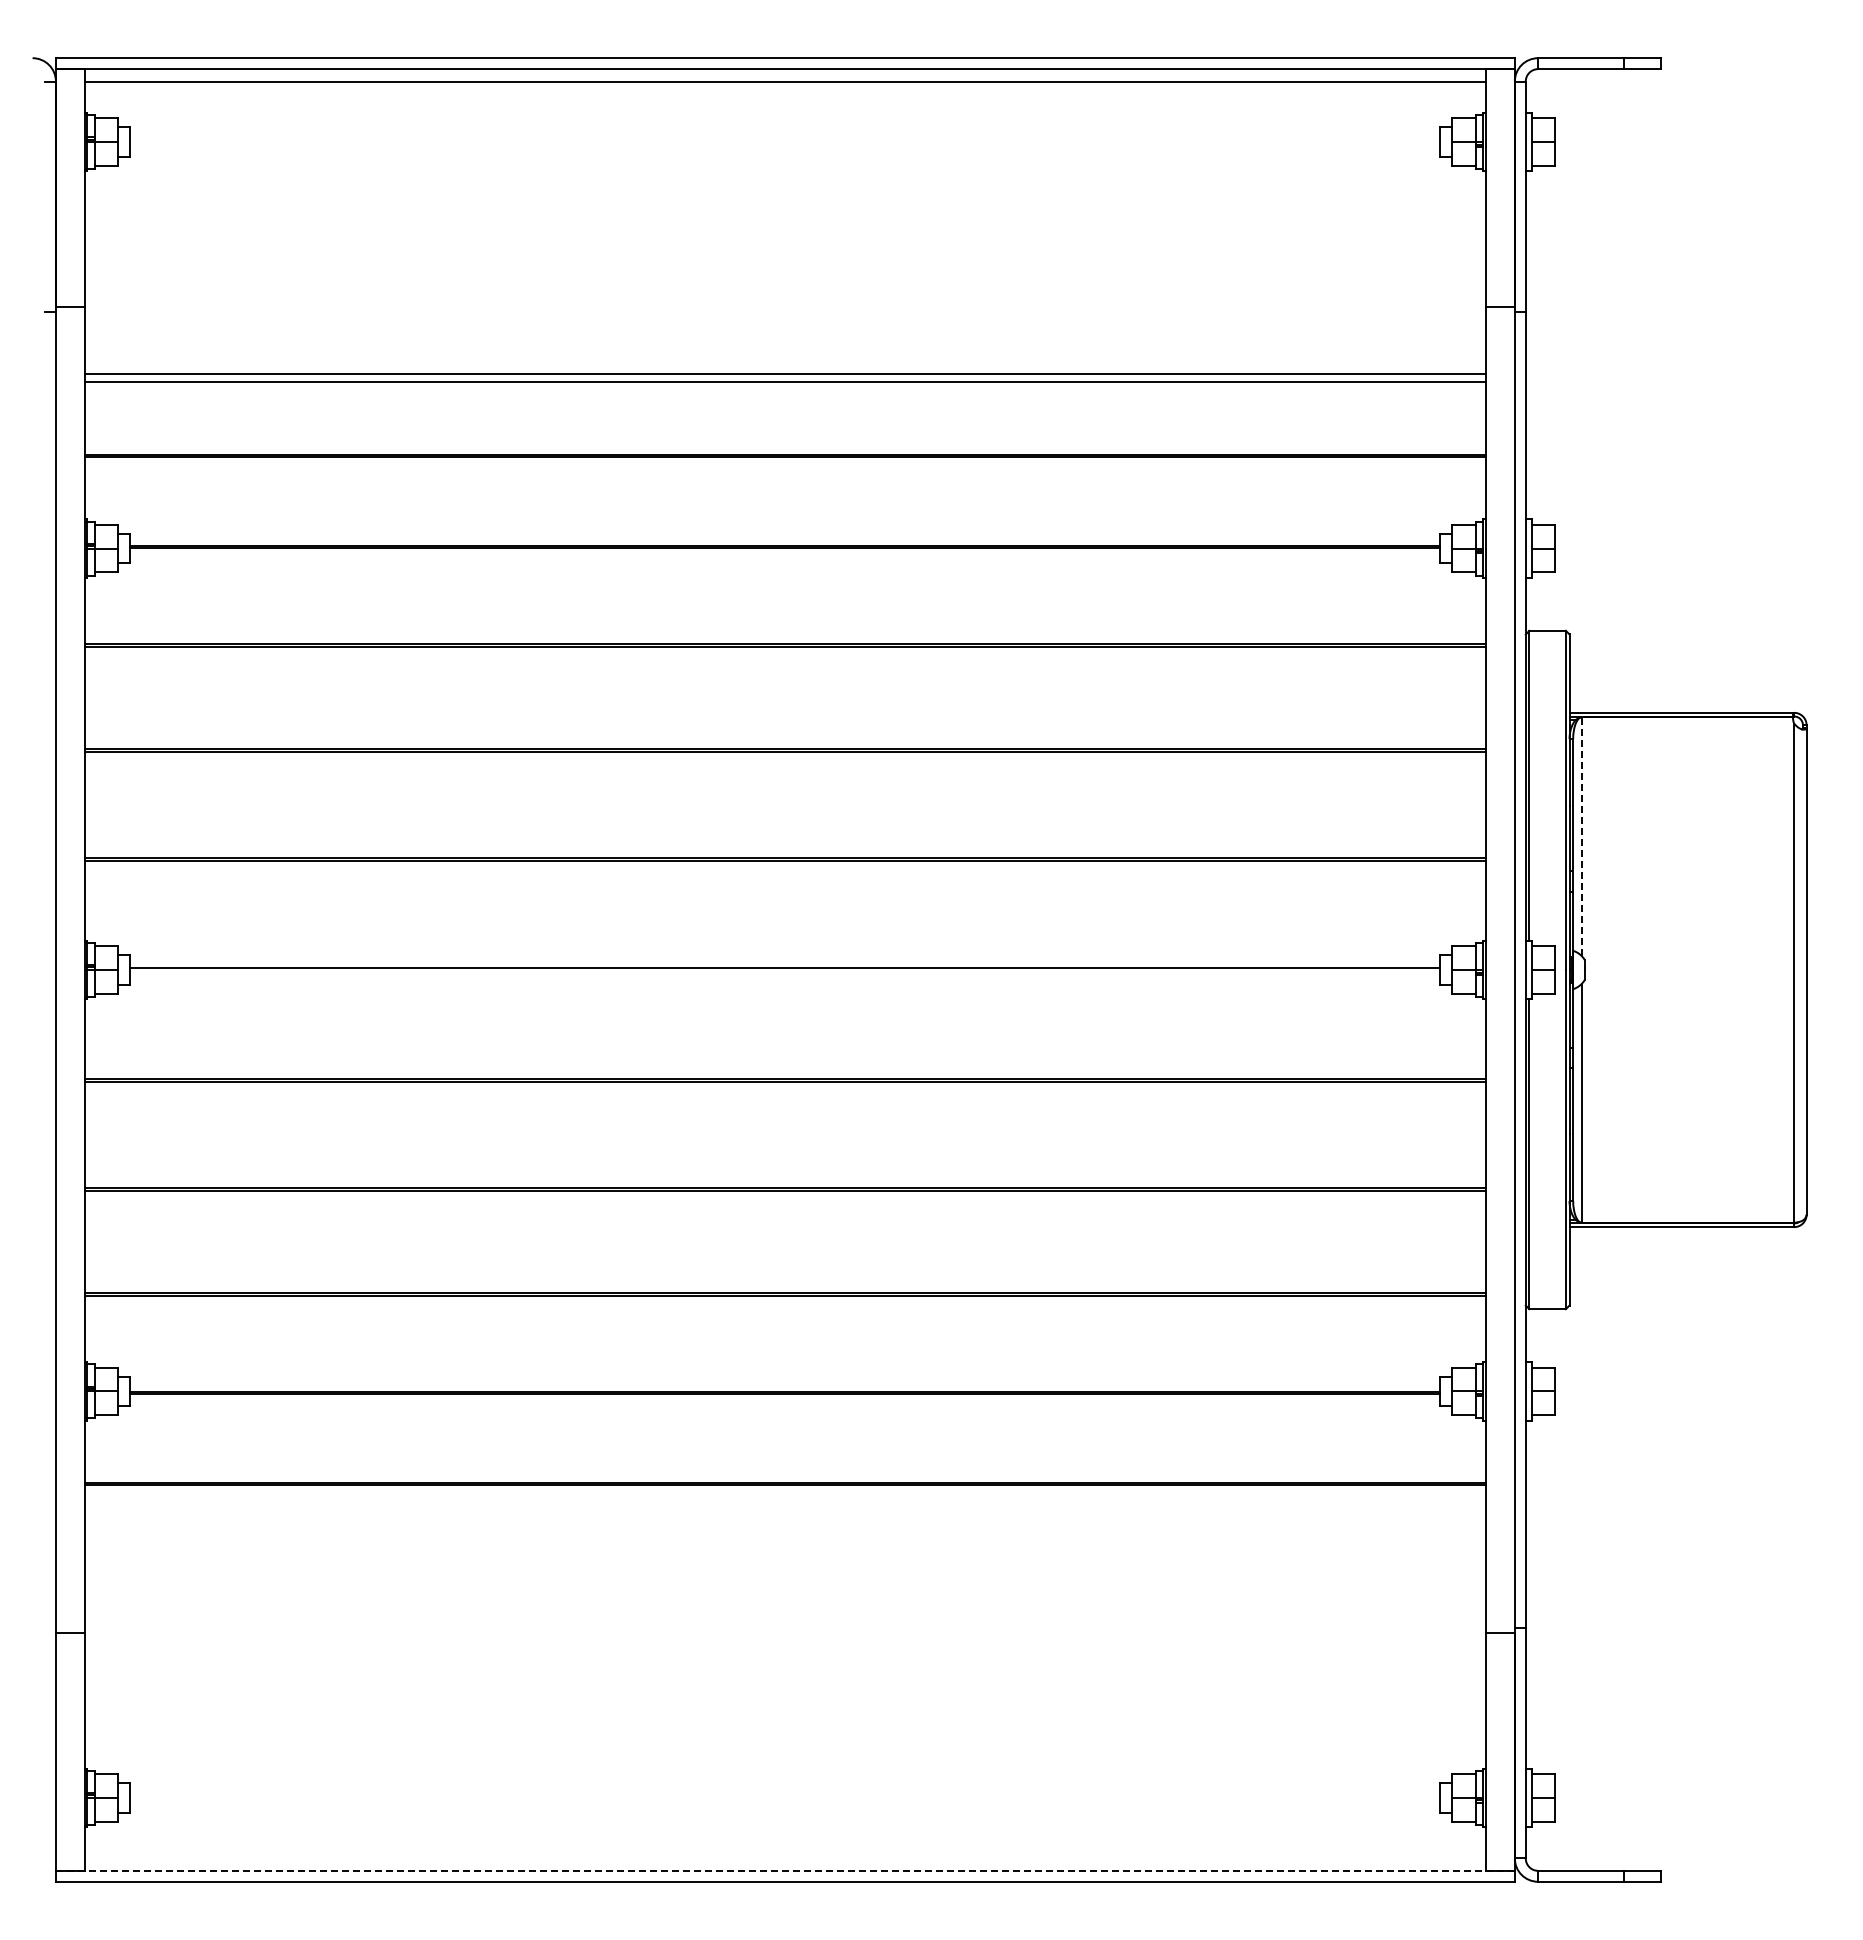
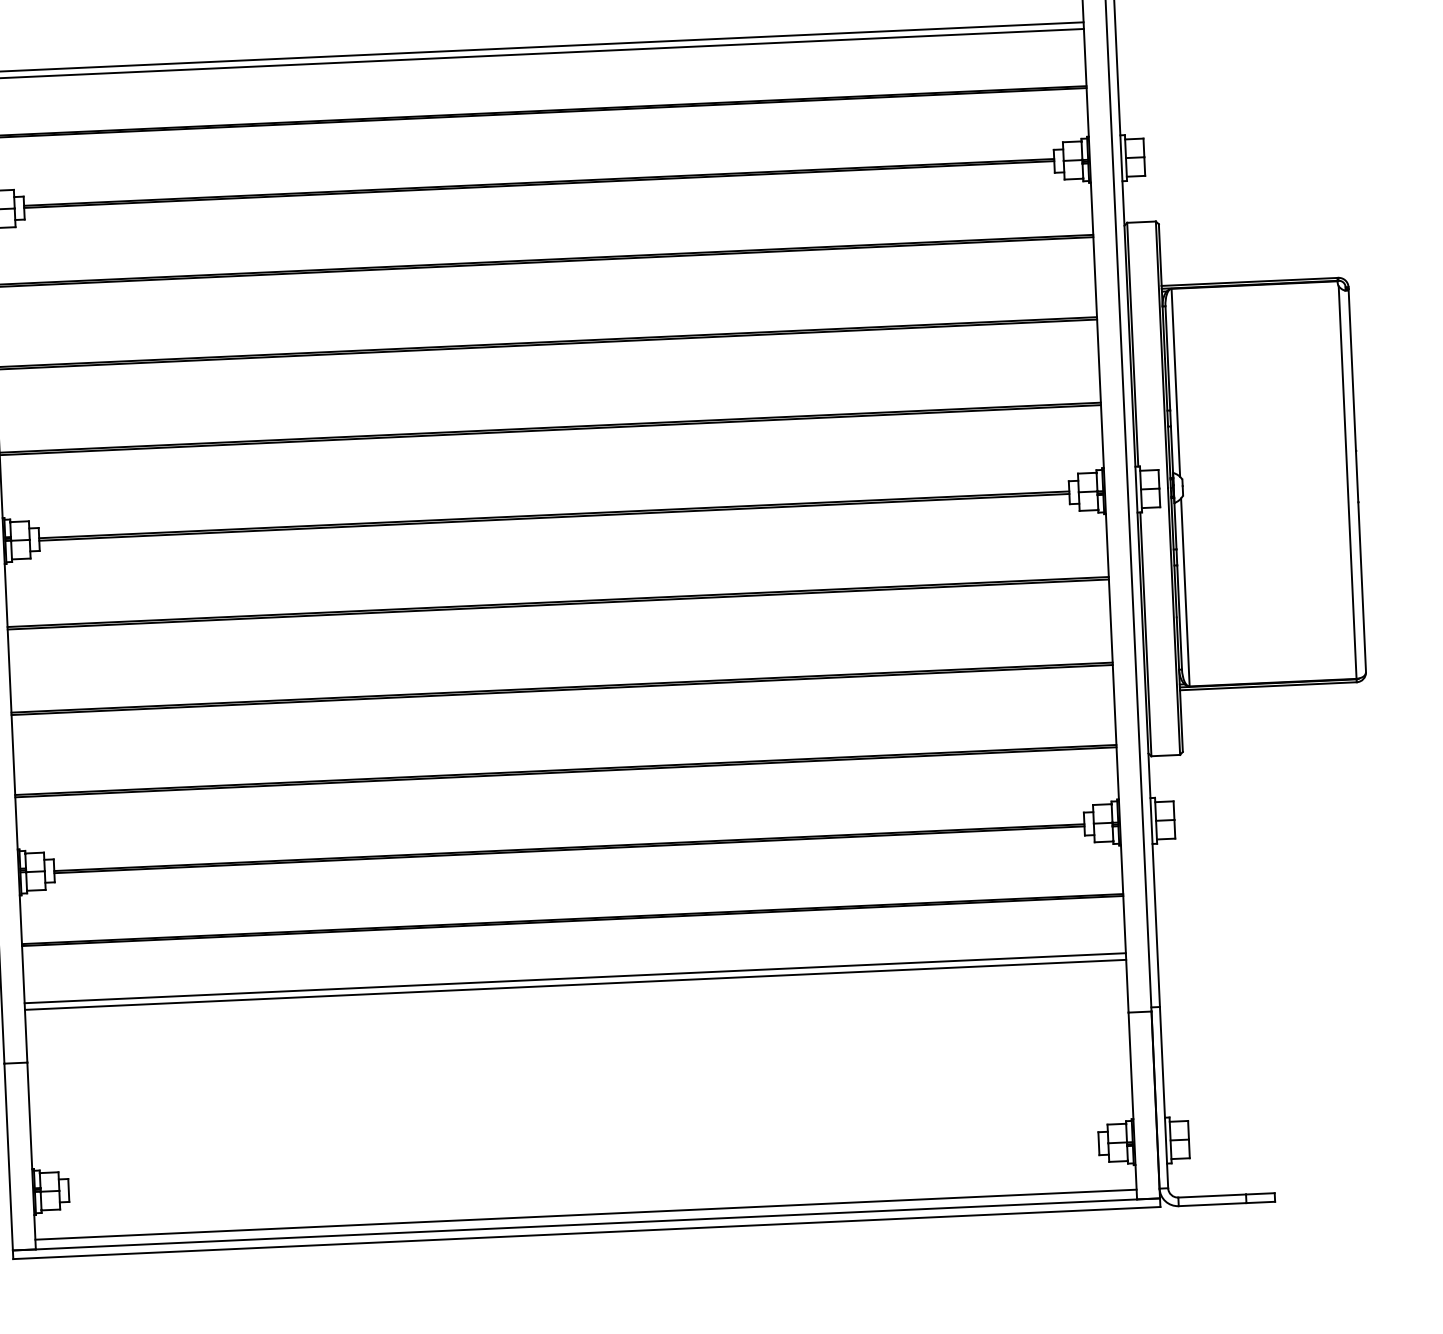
line: (1581, 836) -> (1175, 382), dashed -> solid
line: (785, 971) -> (554, 517), added
line: (785, 1557) -> (575, 978), added
line: (785, 1566) -> (575, 985), added
line: (785, 1858) -> (586, 1214), added
line: (784, 1870) -> (585, 1224), dashed -> solid

